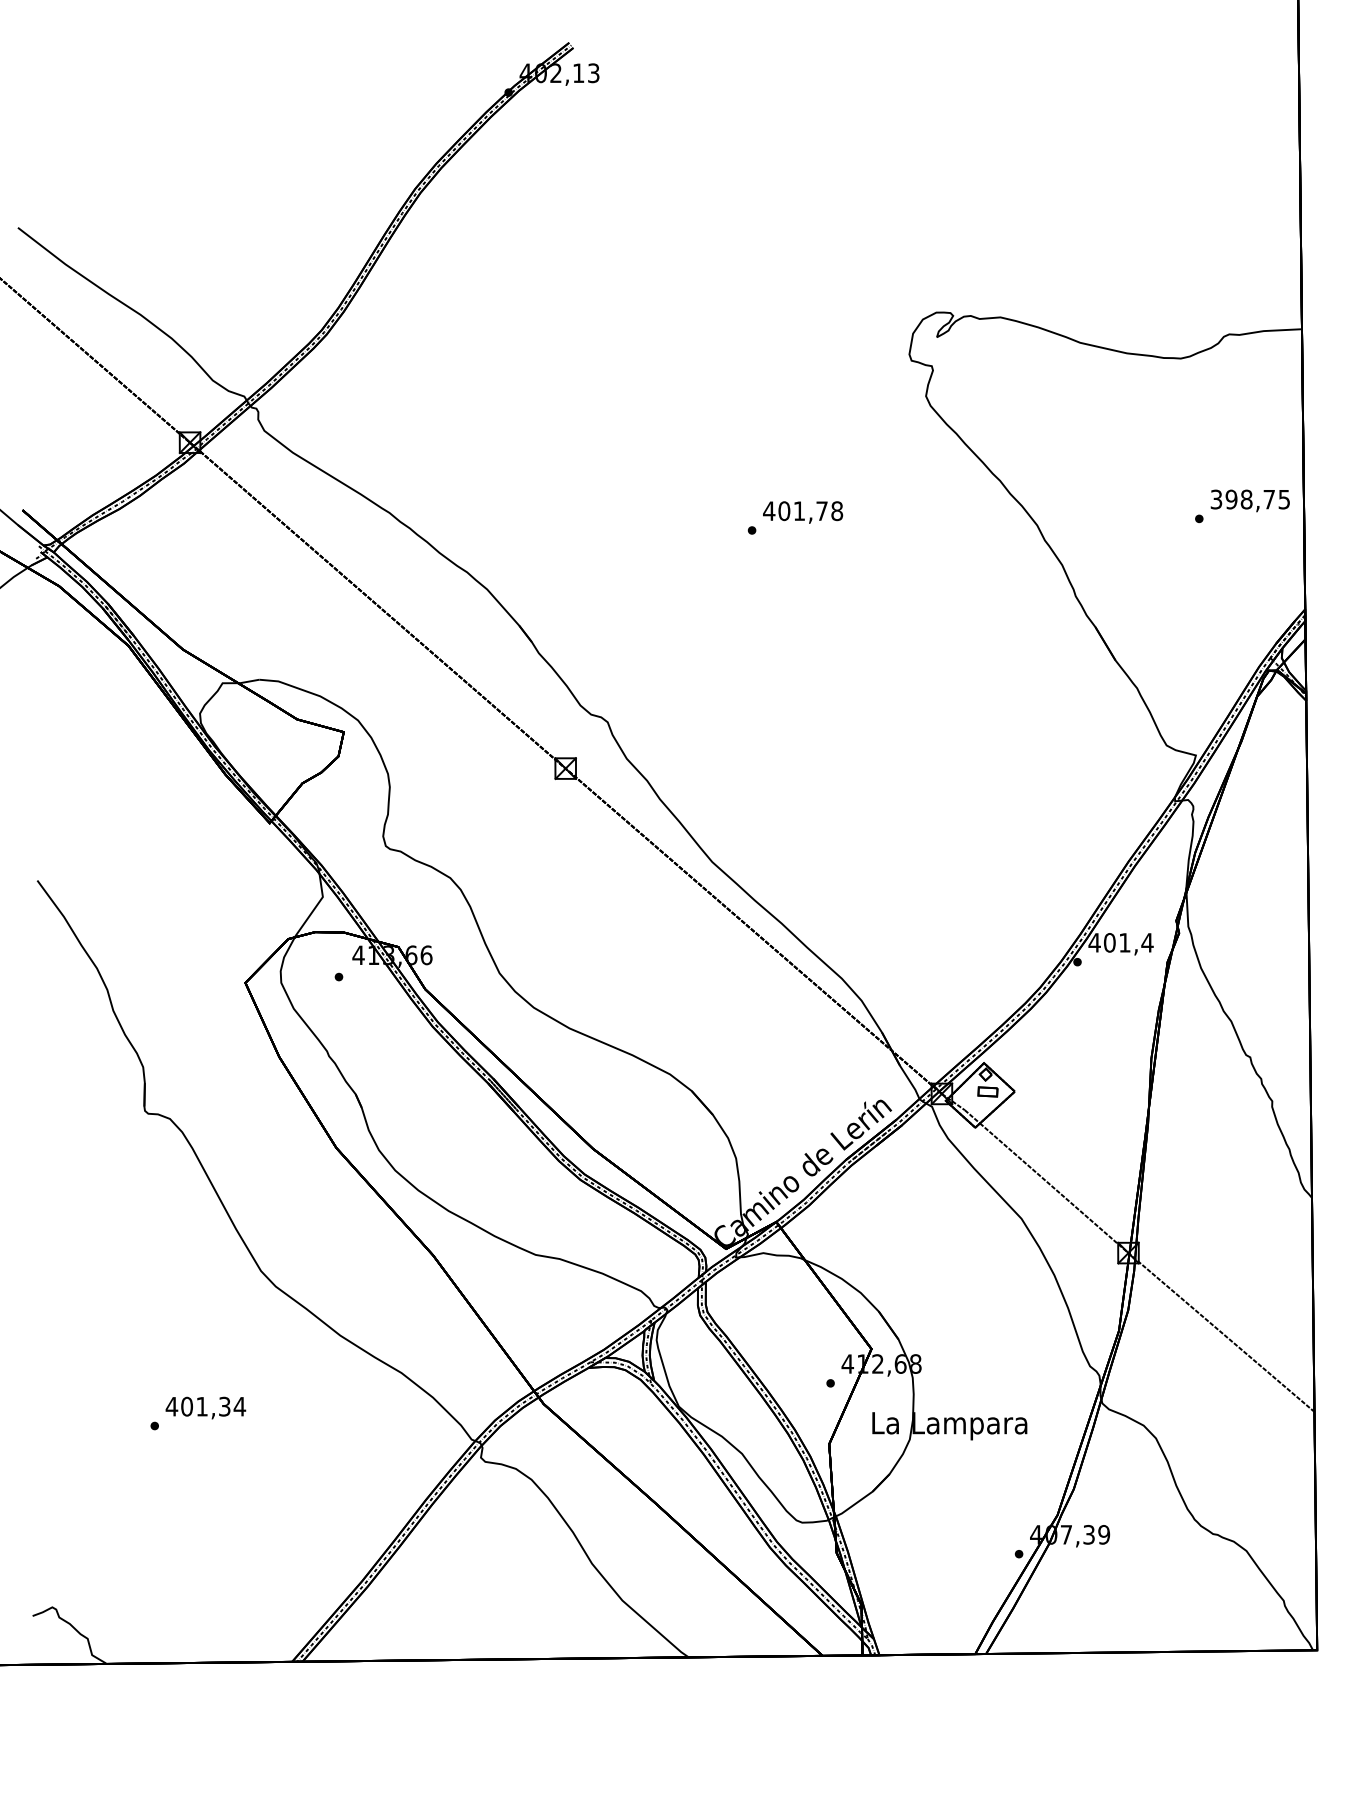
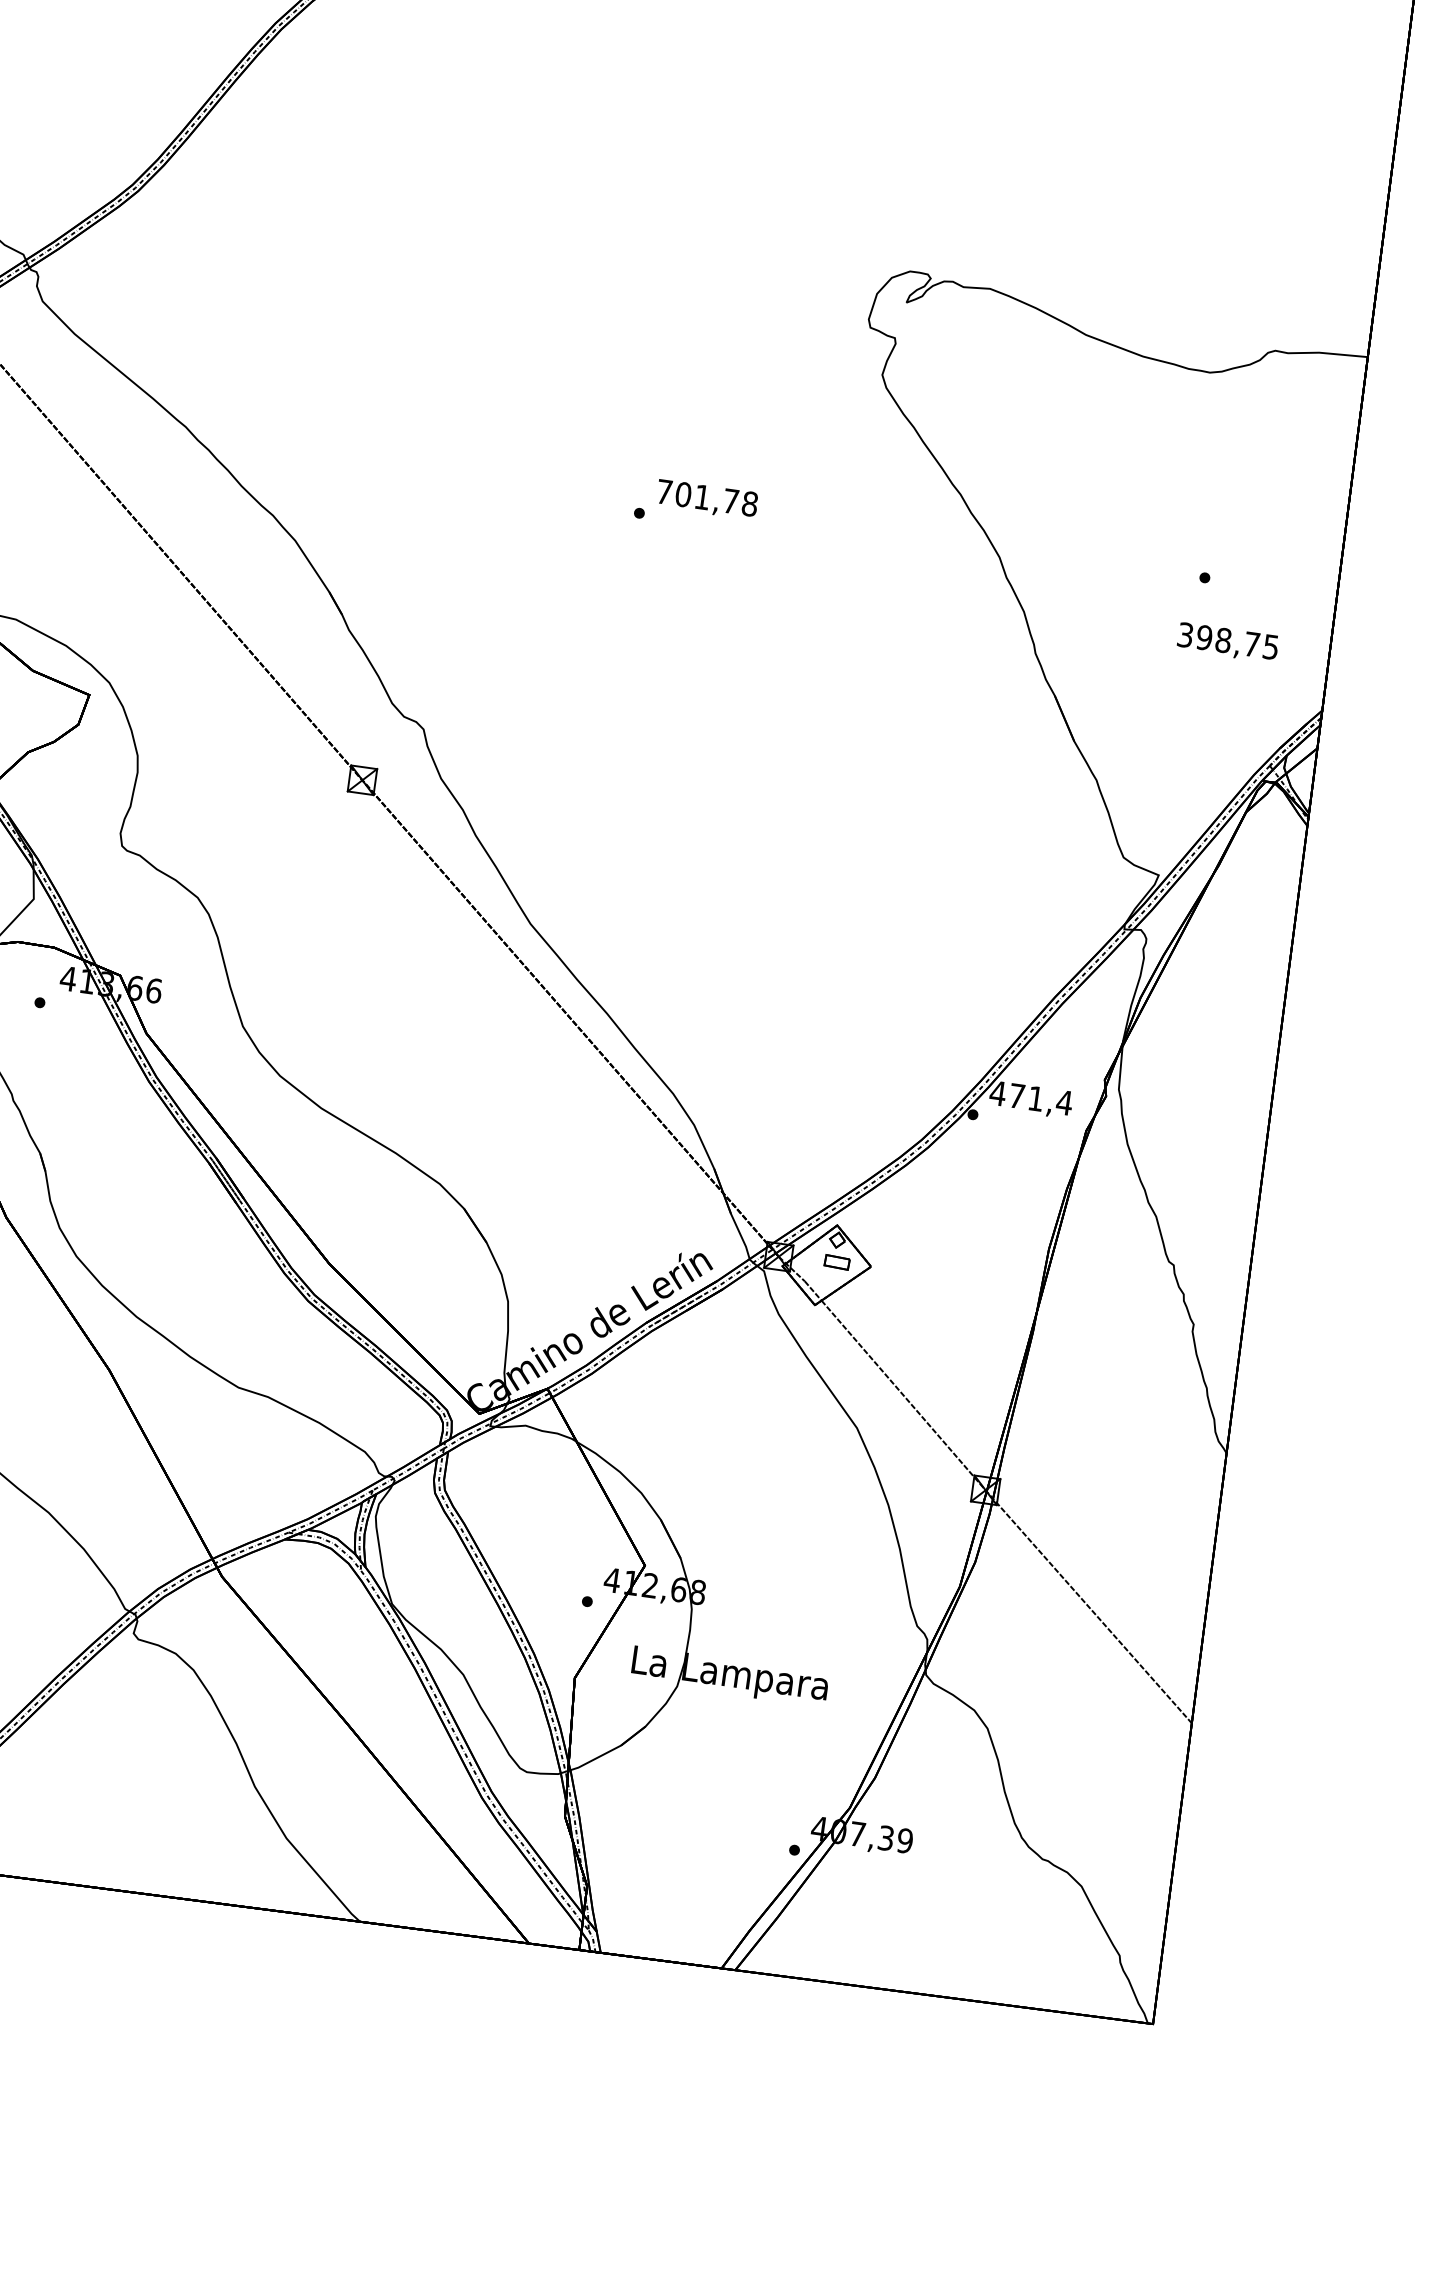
text: (1249, 500) -> (1226, 642), moved
text: (769, 510) -> (664, 491), 401,78 -> 701,78
text: (1109, 942) -> (1016, 1095), 401,4 -> 471,4

